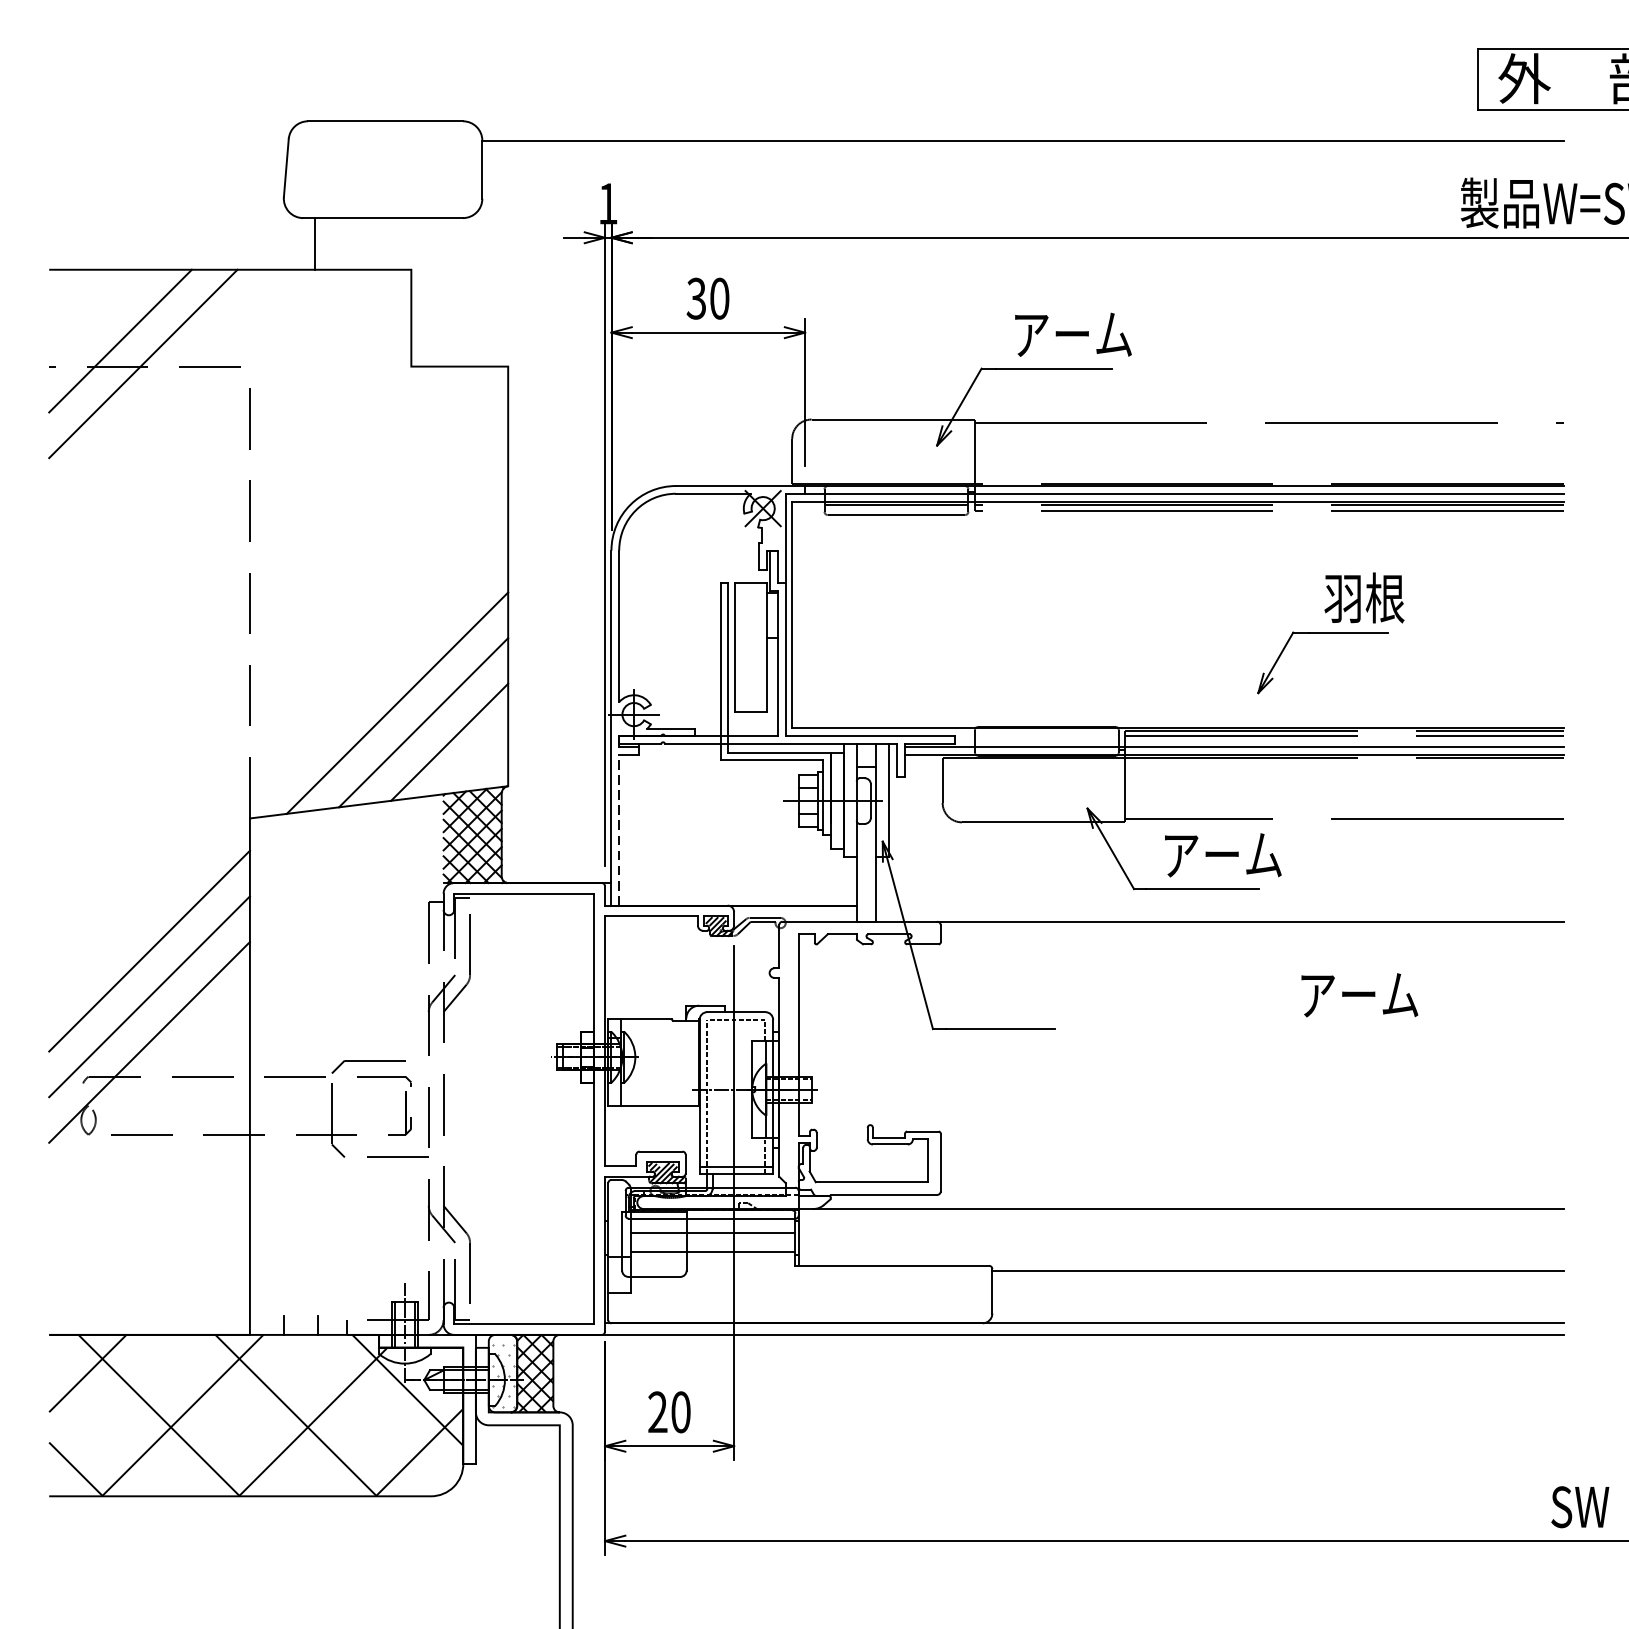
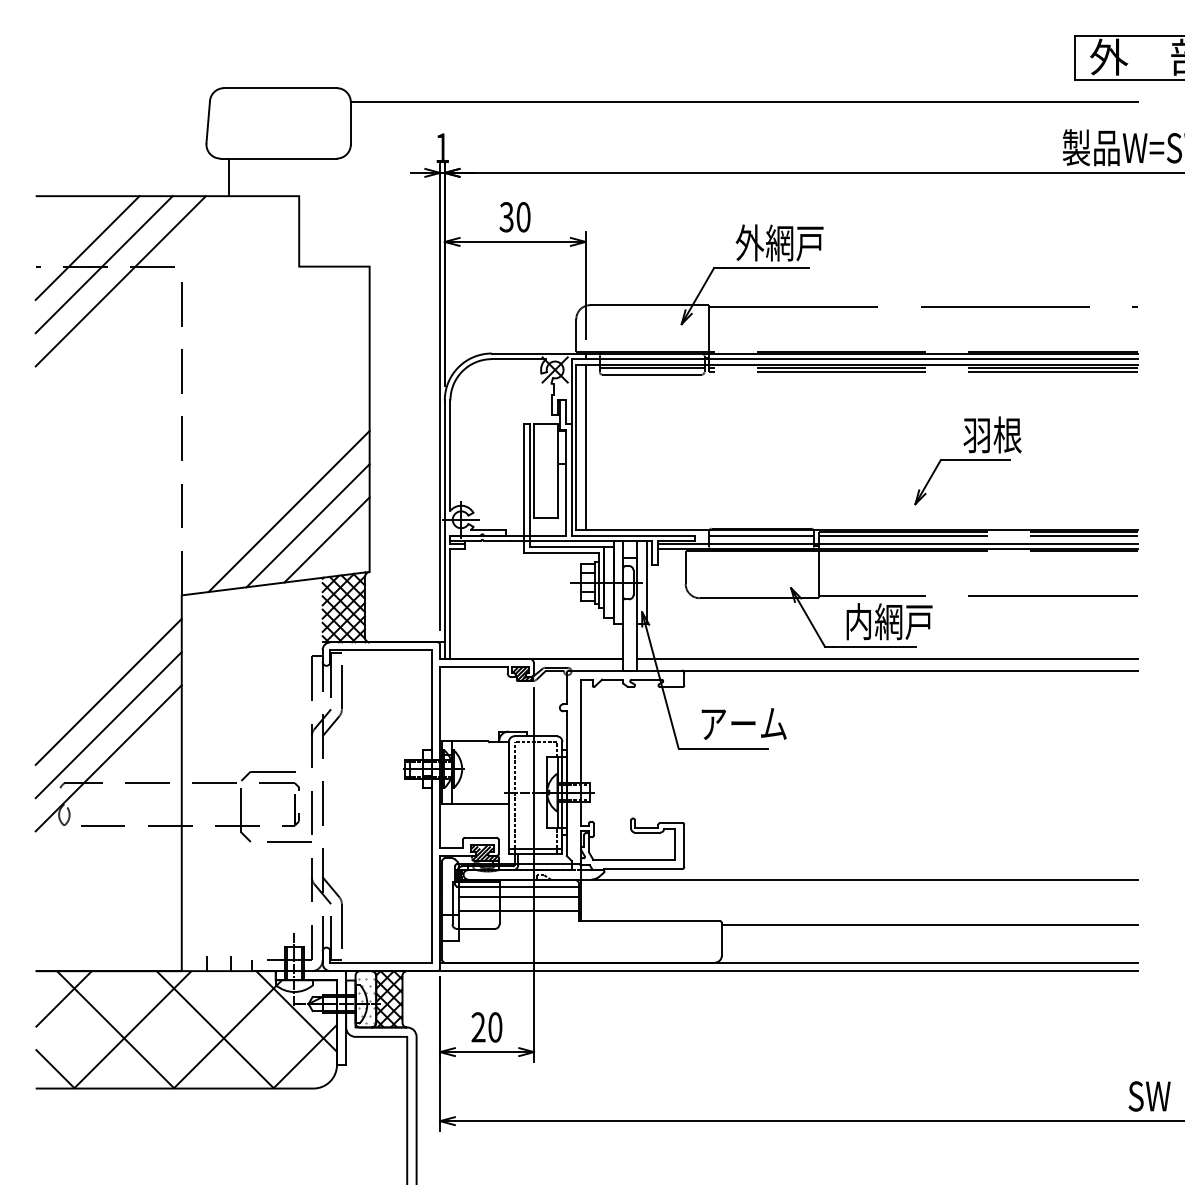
text: (1071, 333) -> (779, 242), アーム -> 外網戸
line: (165, 387) -> (120, 281), added
line: (804, 615) -> (585, 447), added
line: (1046, 736) -> (761, 535), added
line: (619, 830) -> (450, 604), dashed -> solid
text: (1222, 854) -> (889, 621), アーム -> 内網戸
line: (1219, 905) -> (887, 658), added
text: (1358, 994) -> (743, 723), moved

